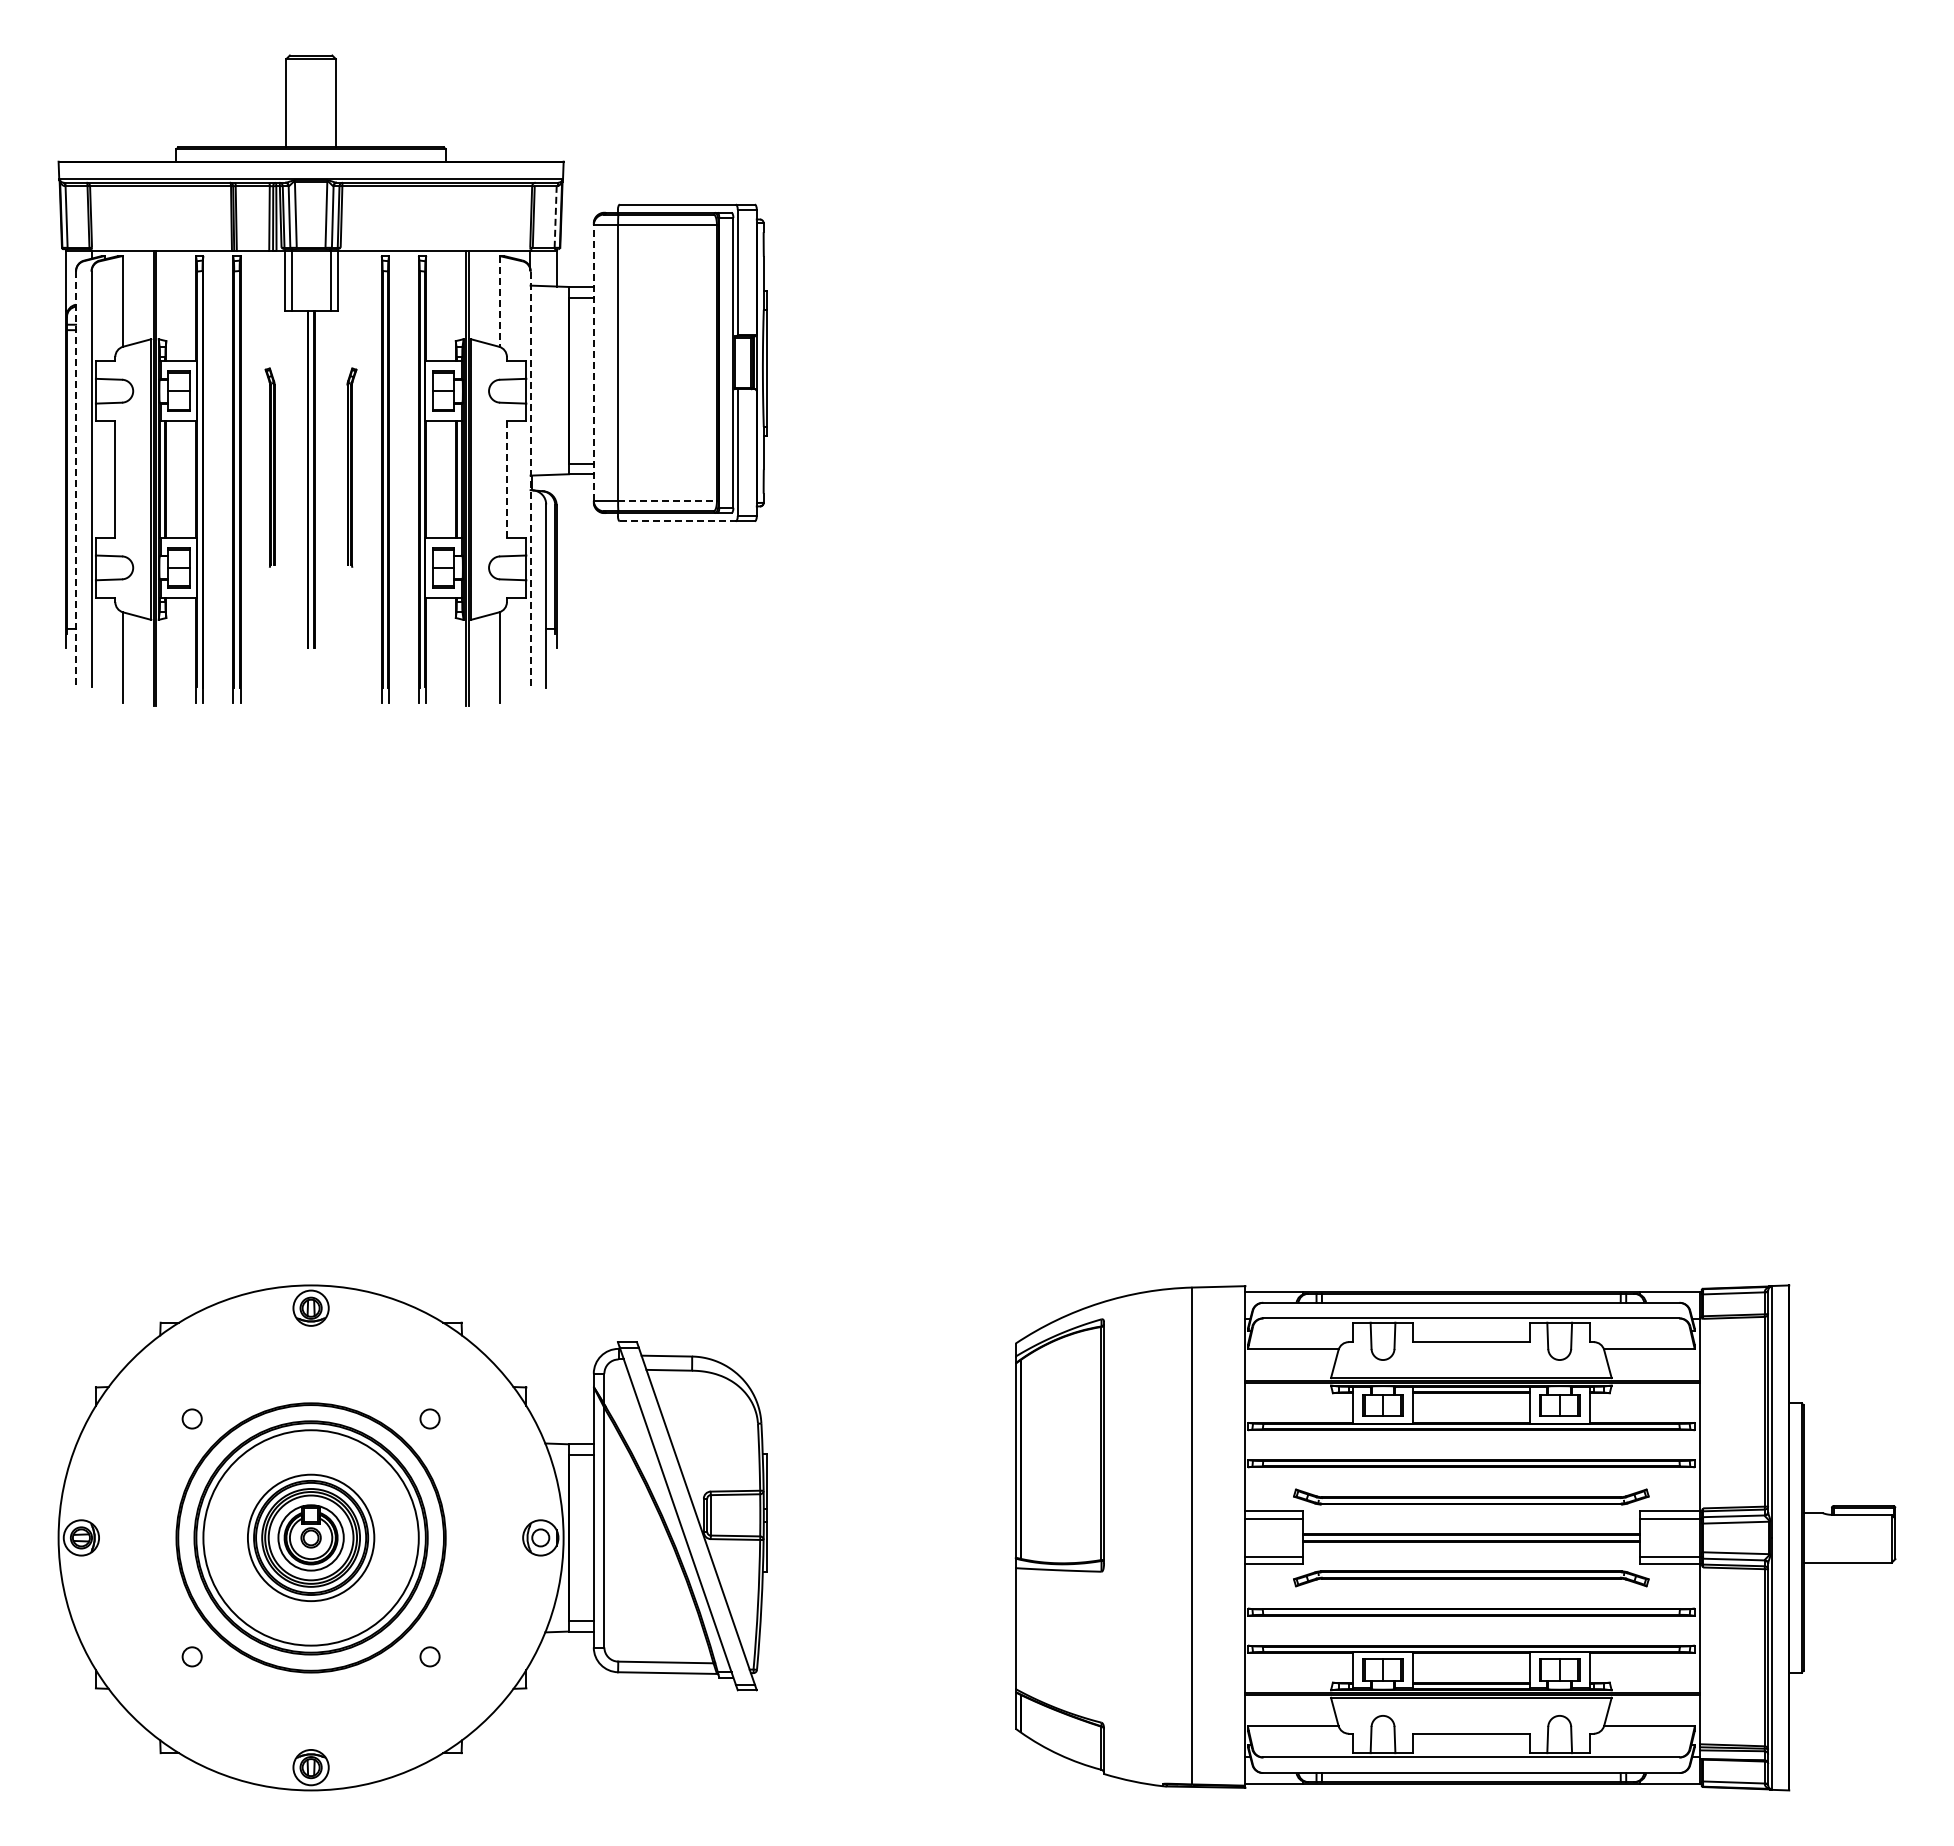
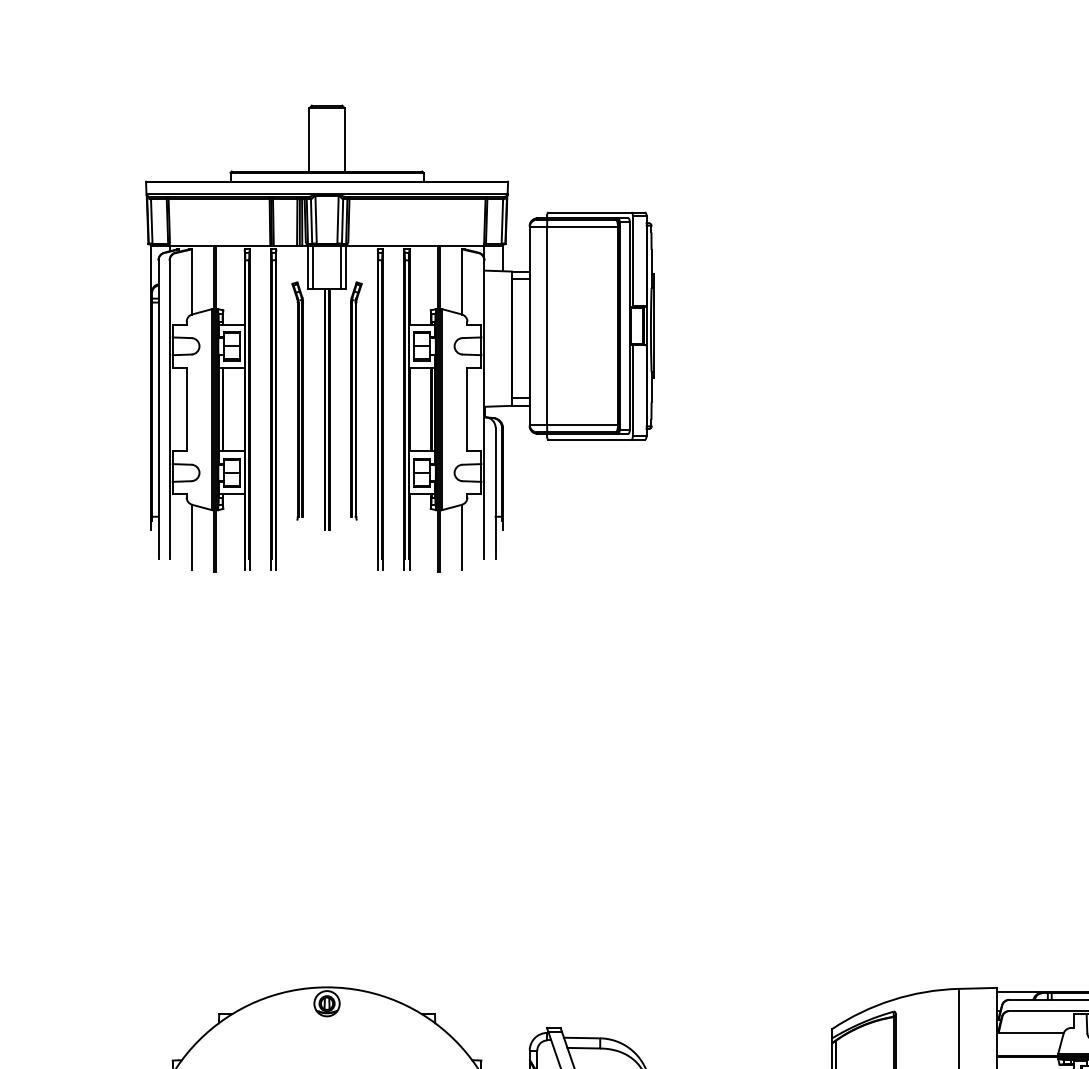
line: (555, 215) -> (502, 220), dashed -> solid
line: (499, 302) -> (462, 282), dashed -> solid
line: (593, 362) -> (529, 325), dashed -> solid
part: (269, 467) -> (297, 400), size x1.67
part: (351, 467) -> (356, 400), size x1.67
line: (530, 479) -> (484, 409), dashed -> solid
line: (76, 480) -> (158, 410), dashed -> solid
line: (506, 480) -> (467, 410), dashed -> solid
line: (668, 500) -> (583, 424), dashed -> solid
line: (678, 521) -> (590, 439), dashed -> solid

